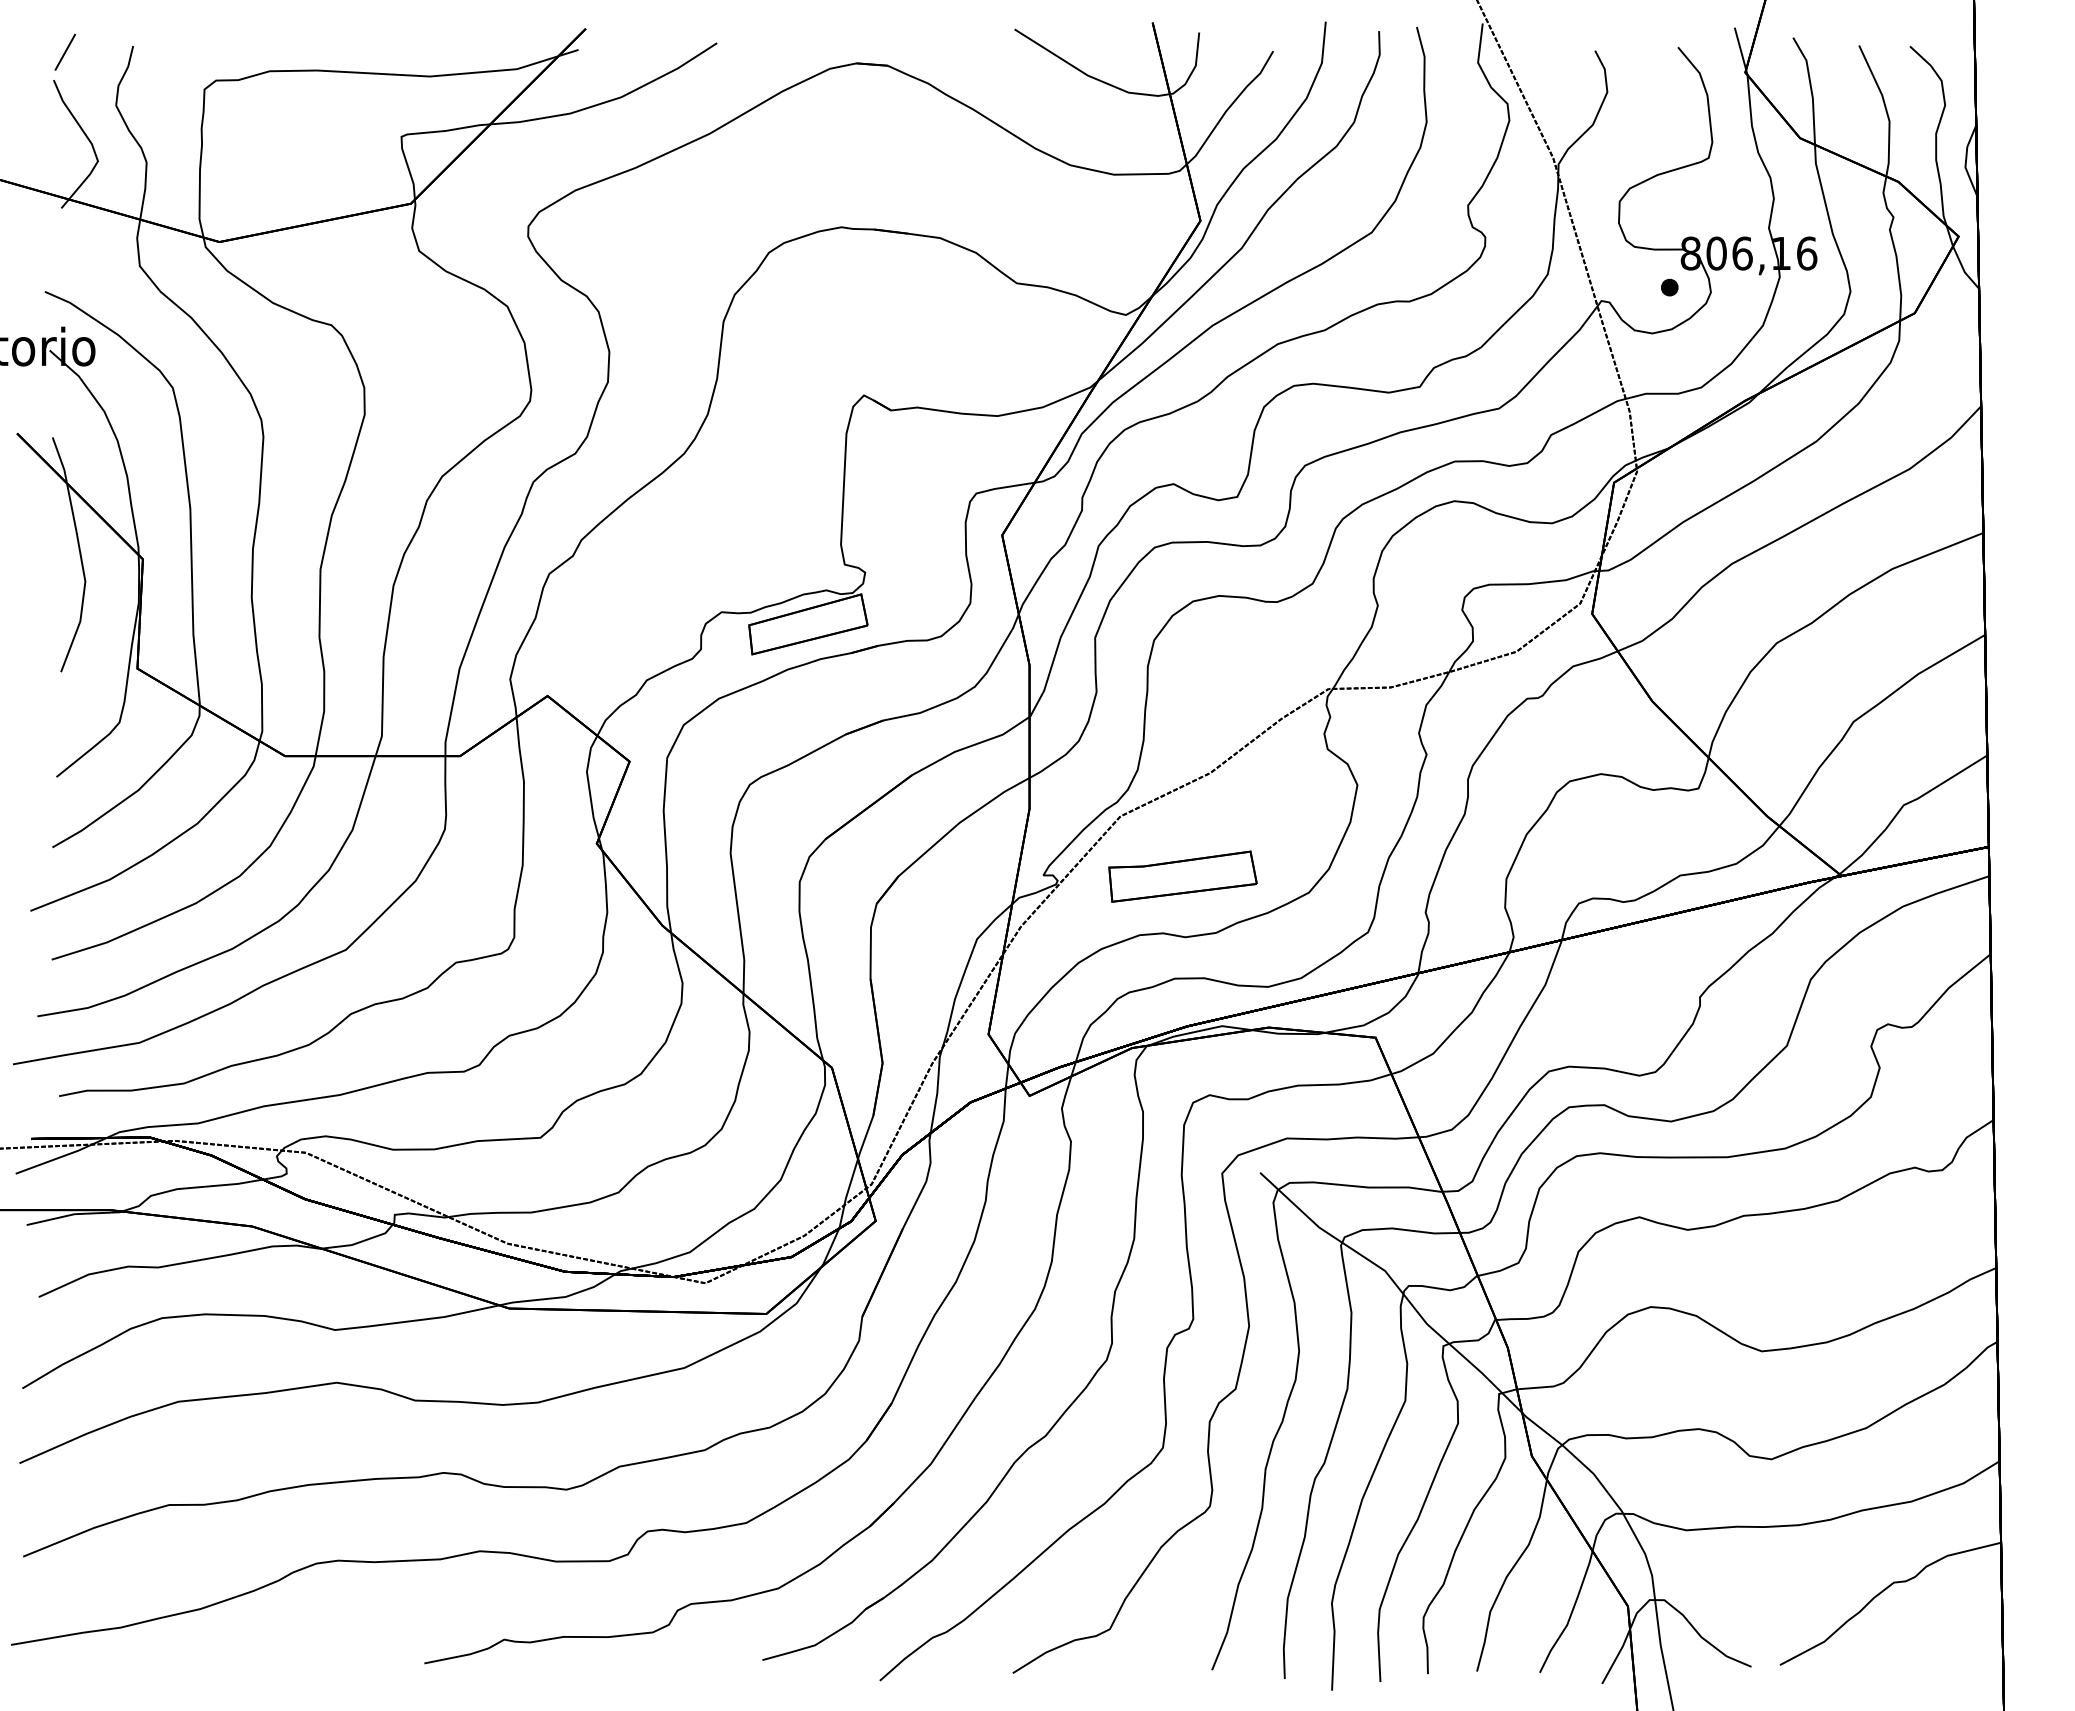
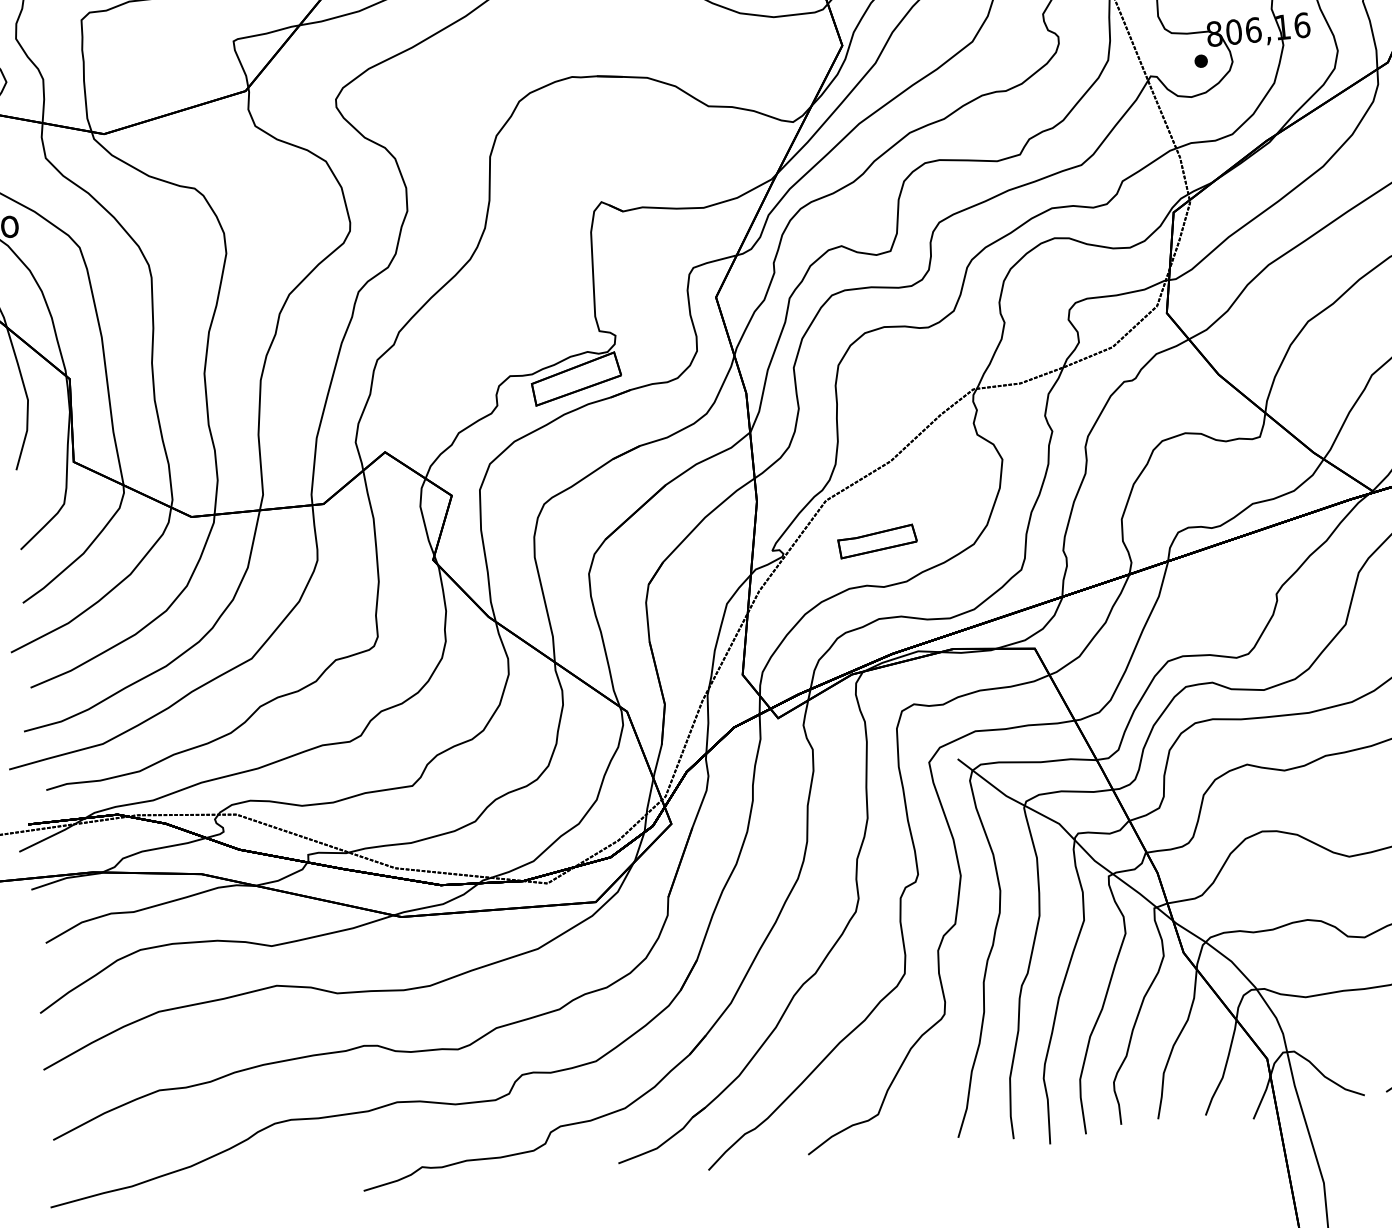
part: (1182, 876) -> (877, 541), size x0.7

